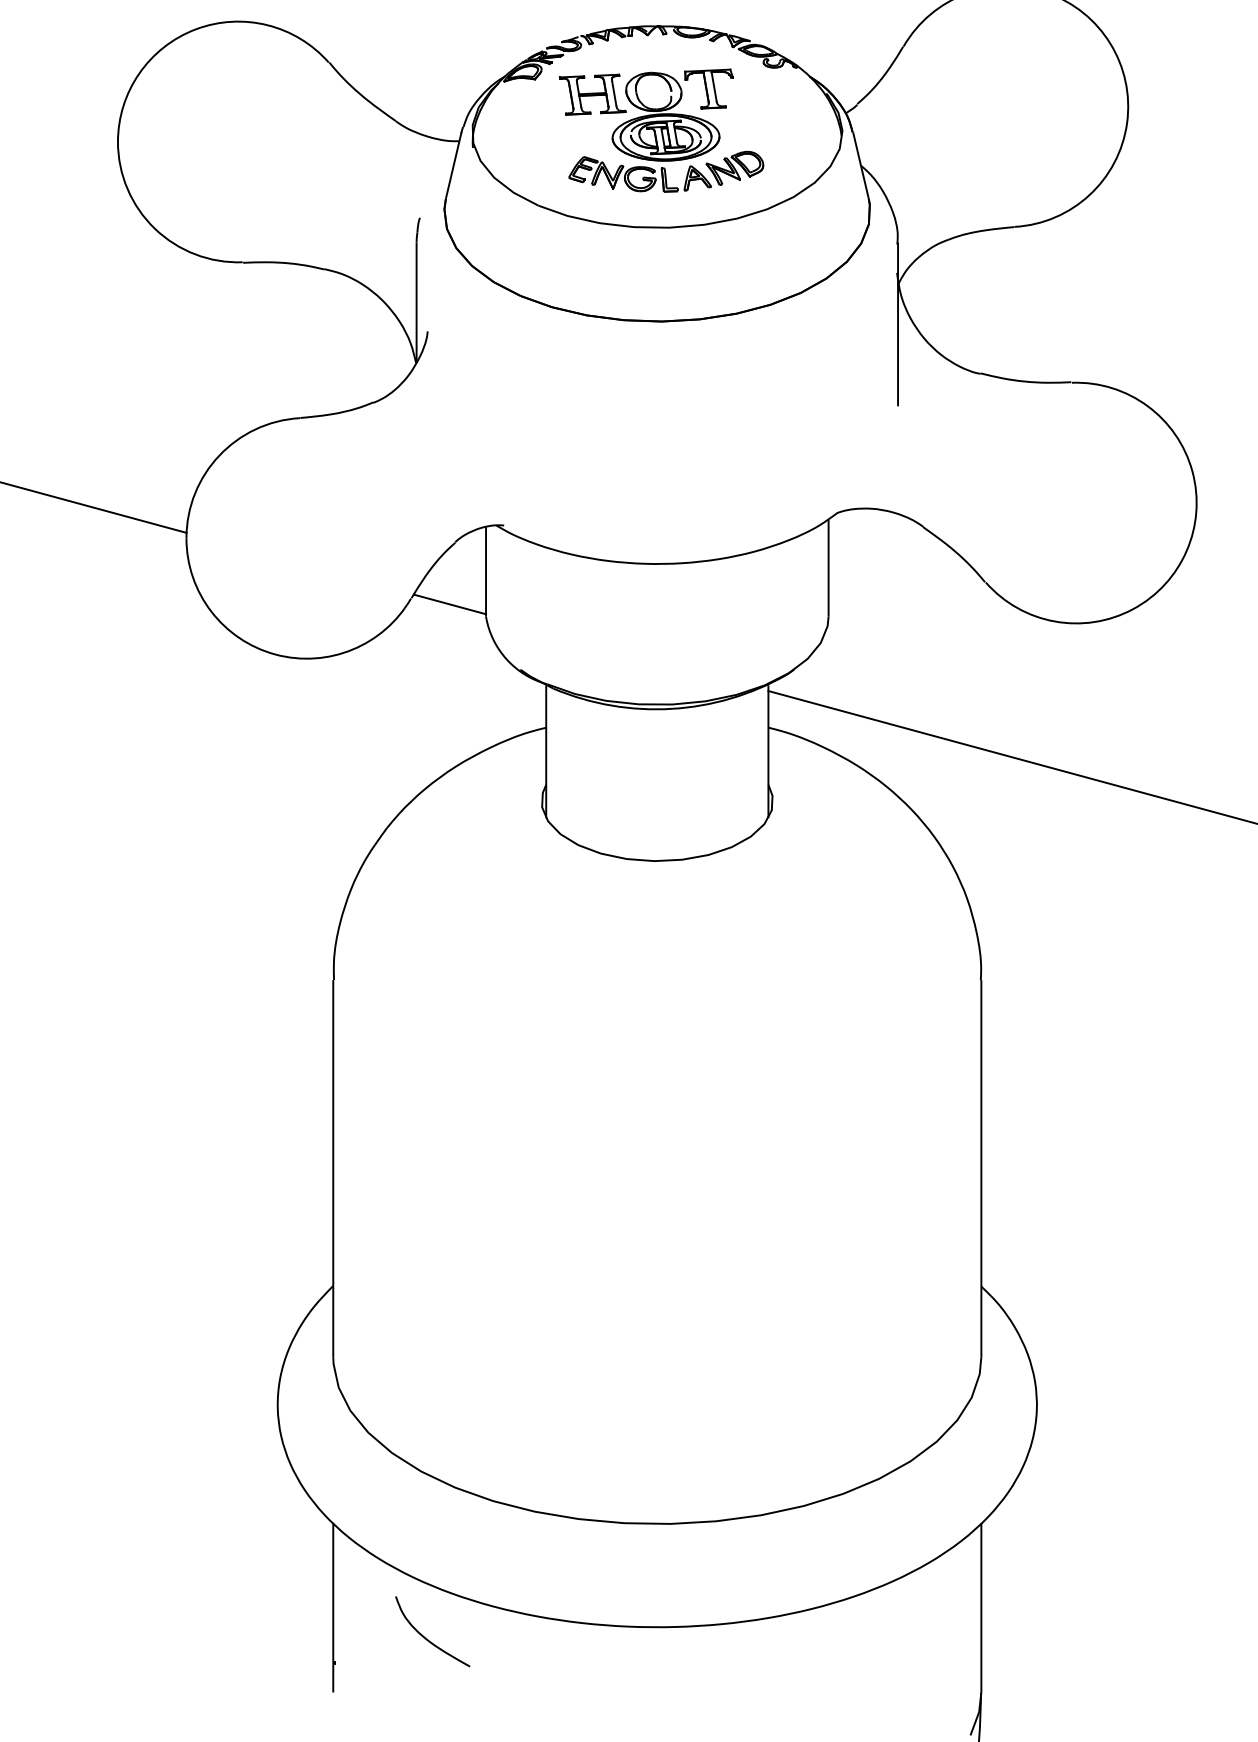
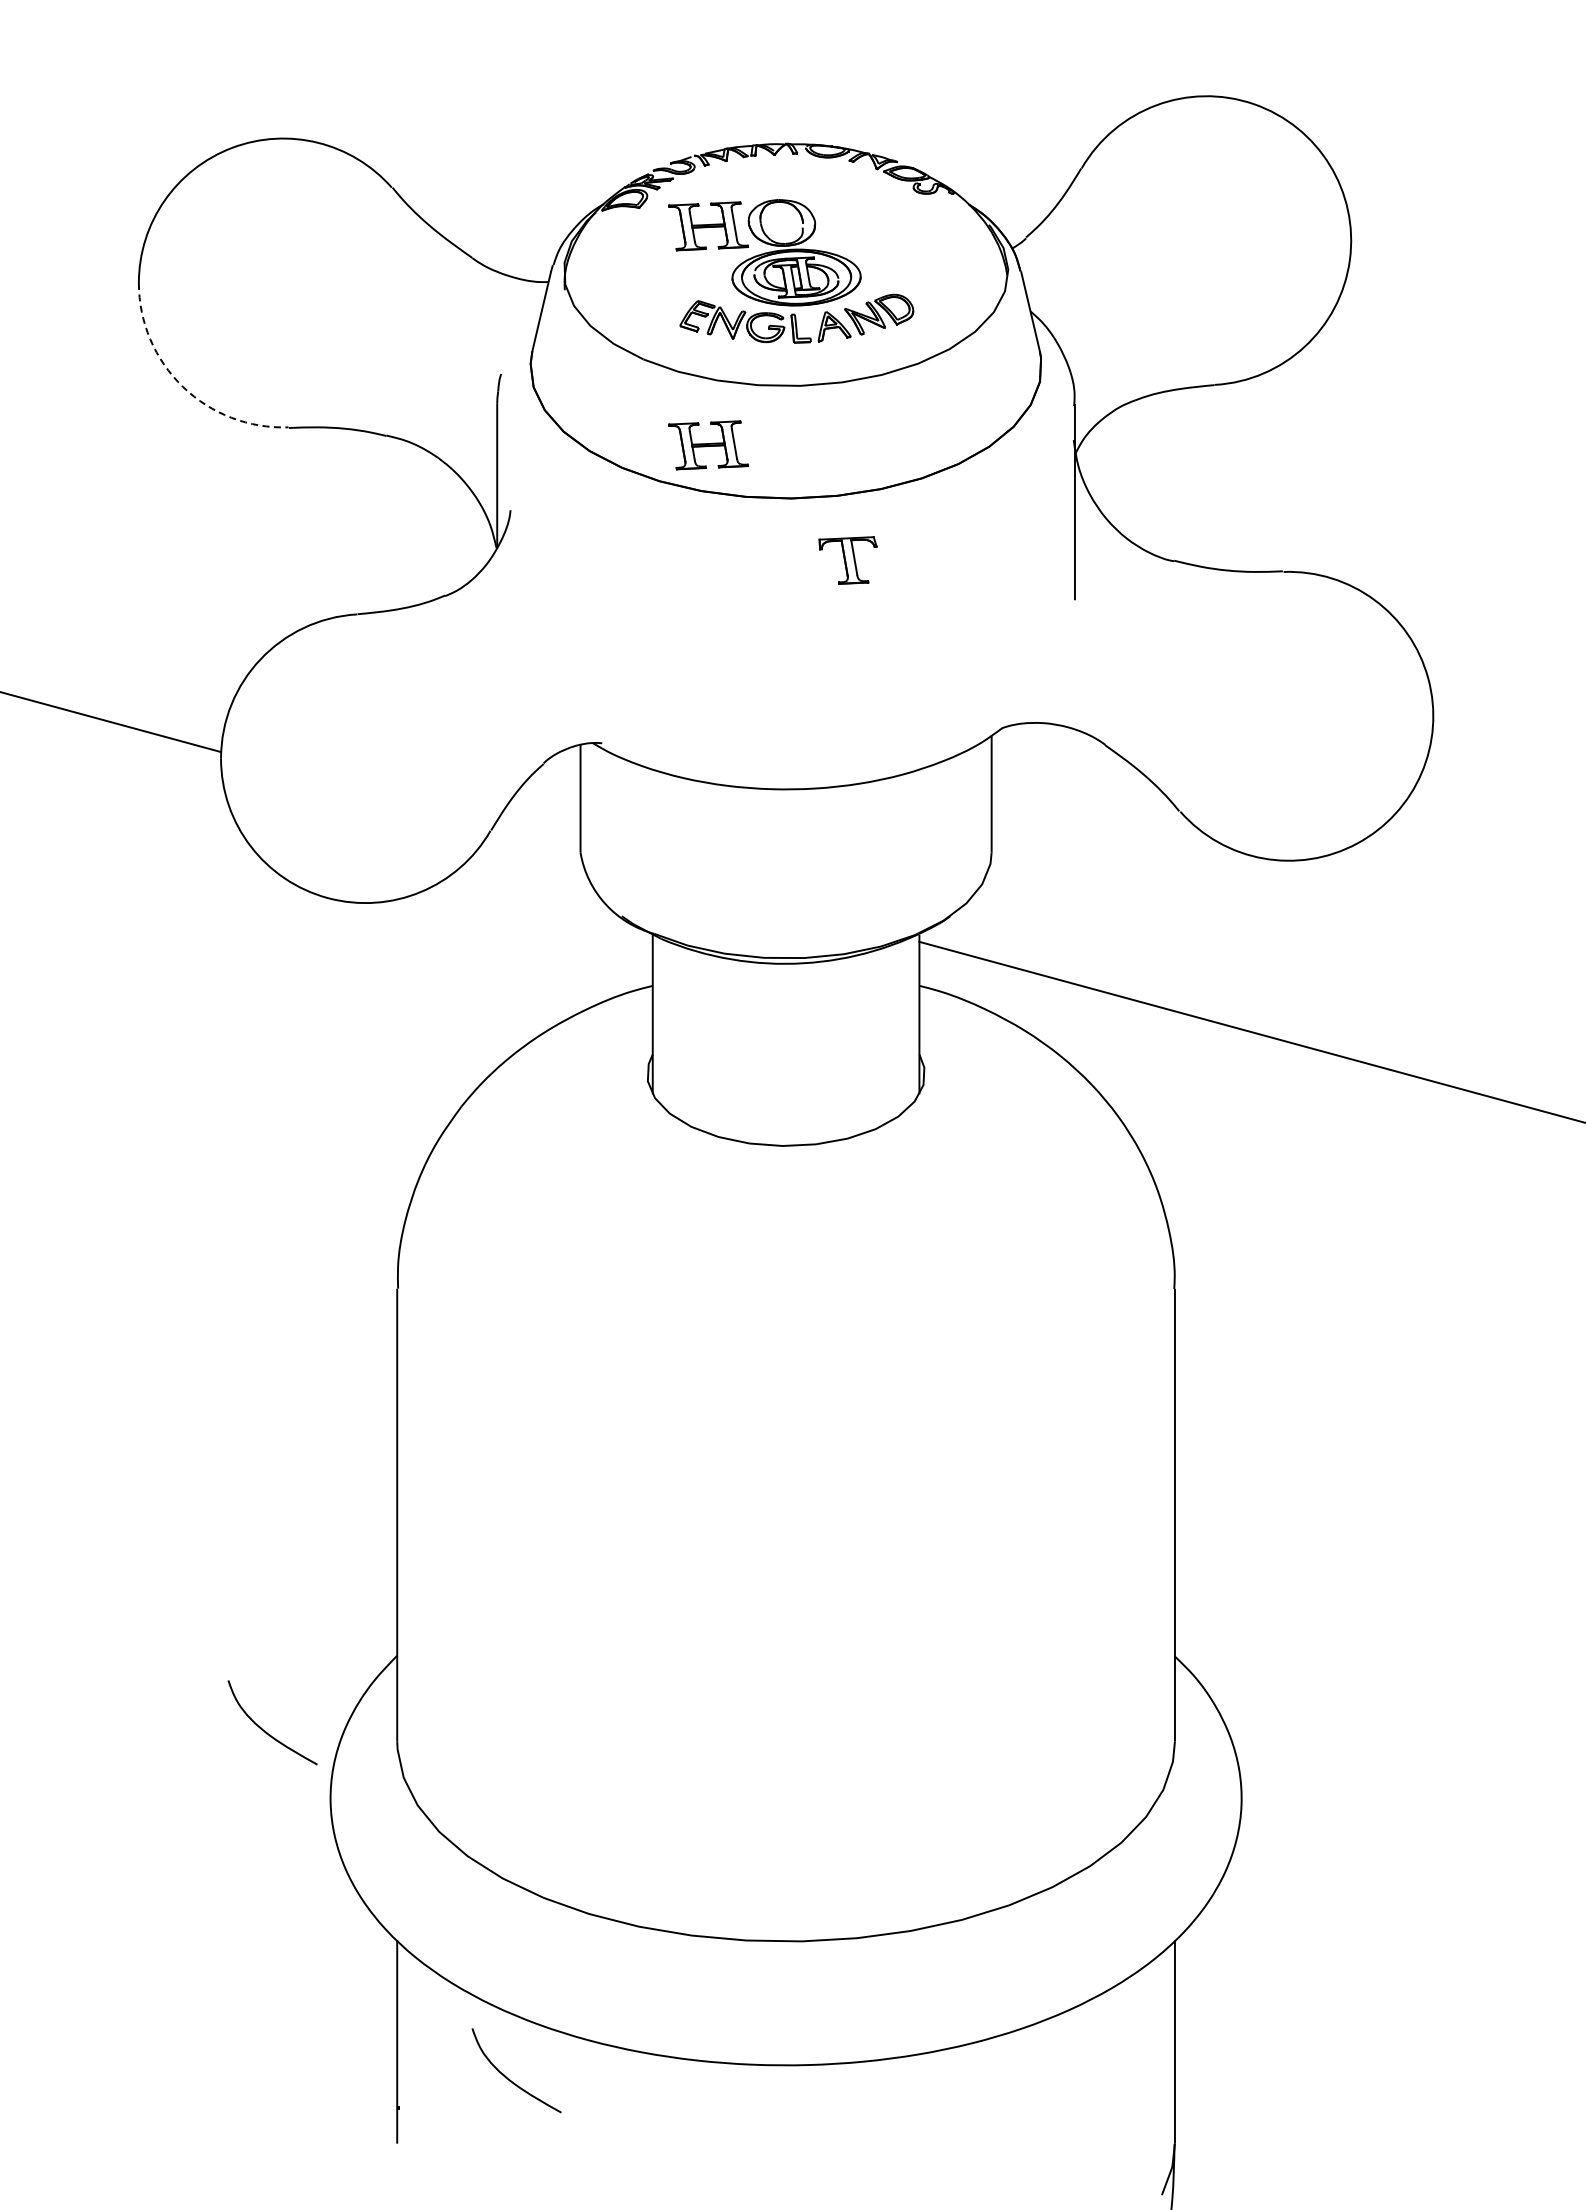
part: (708, 89) -> (847, 560), moved
arc: (155, 228) -> (183, 386), solid -> dashed
part: (592, 277) -> (708, 445), added
line: (449, 604) -> (536, 837), removed
curve: (224, 1349) -> (266, 1731), added

